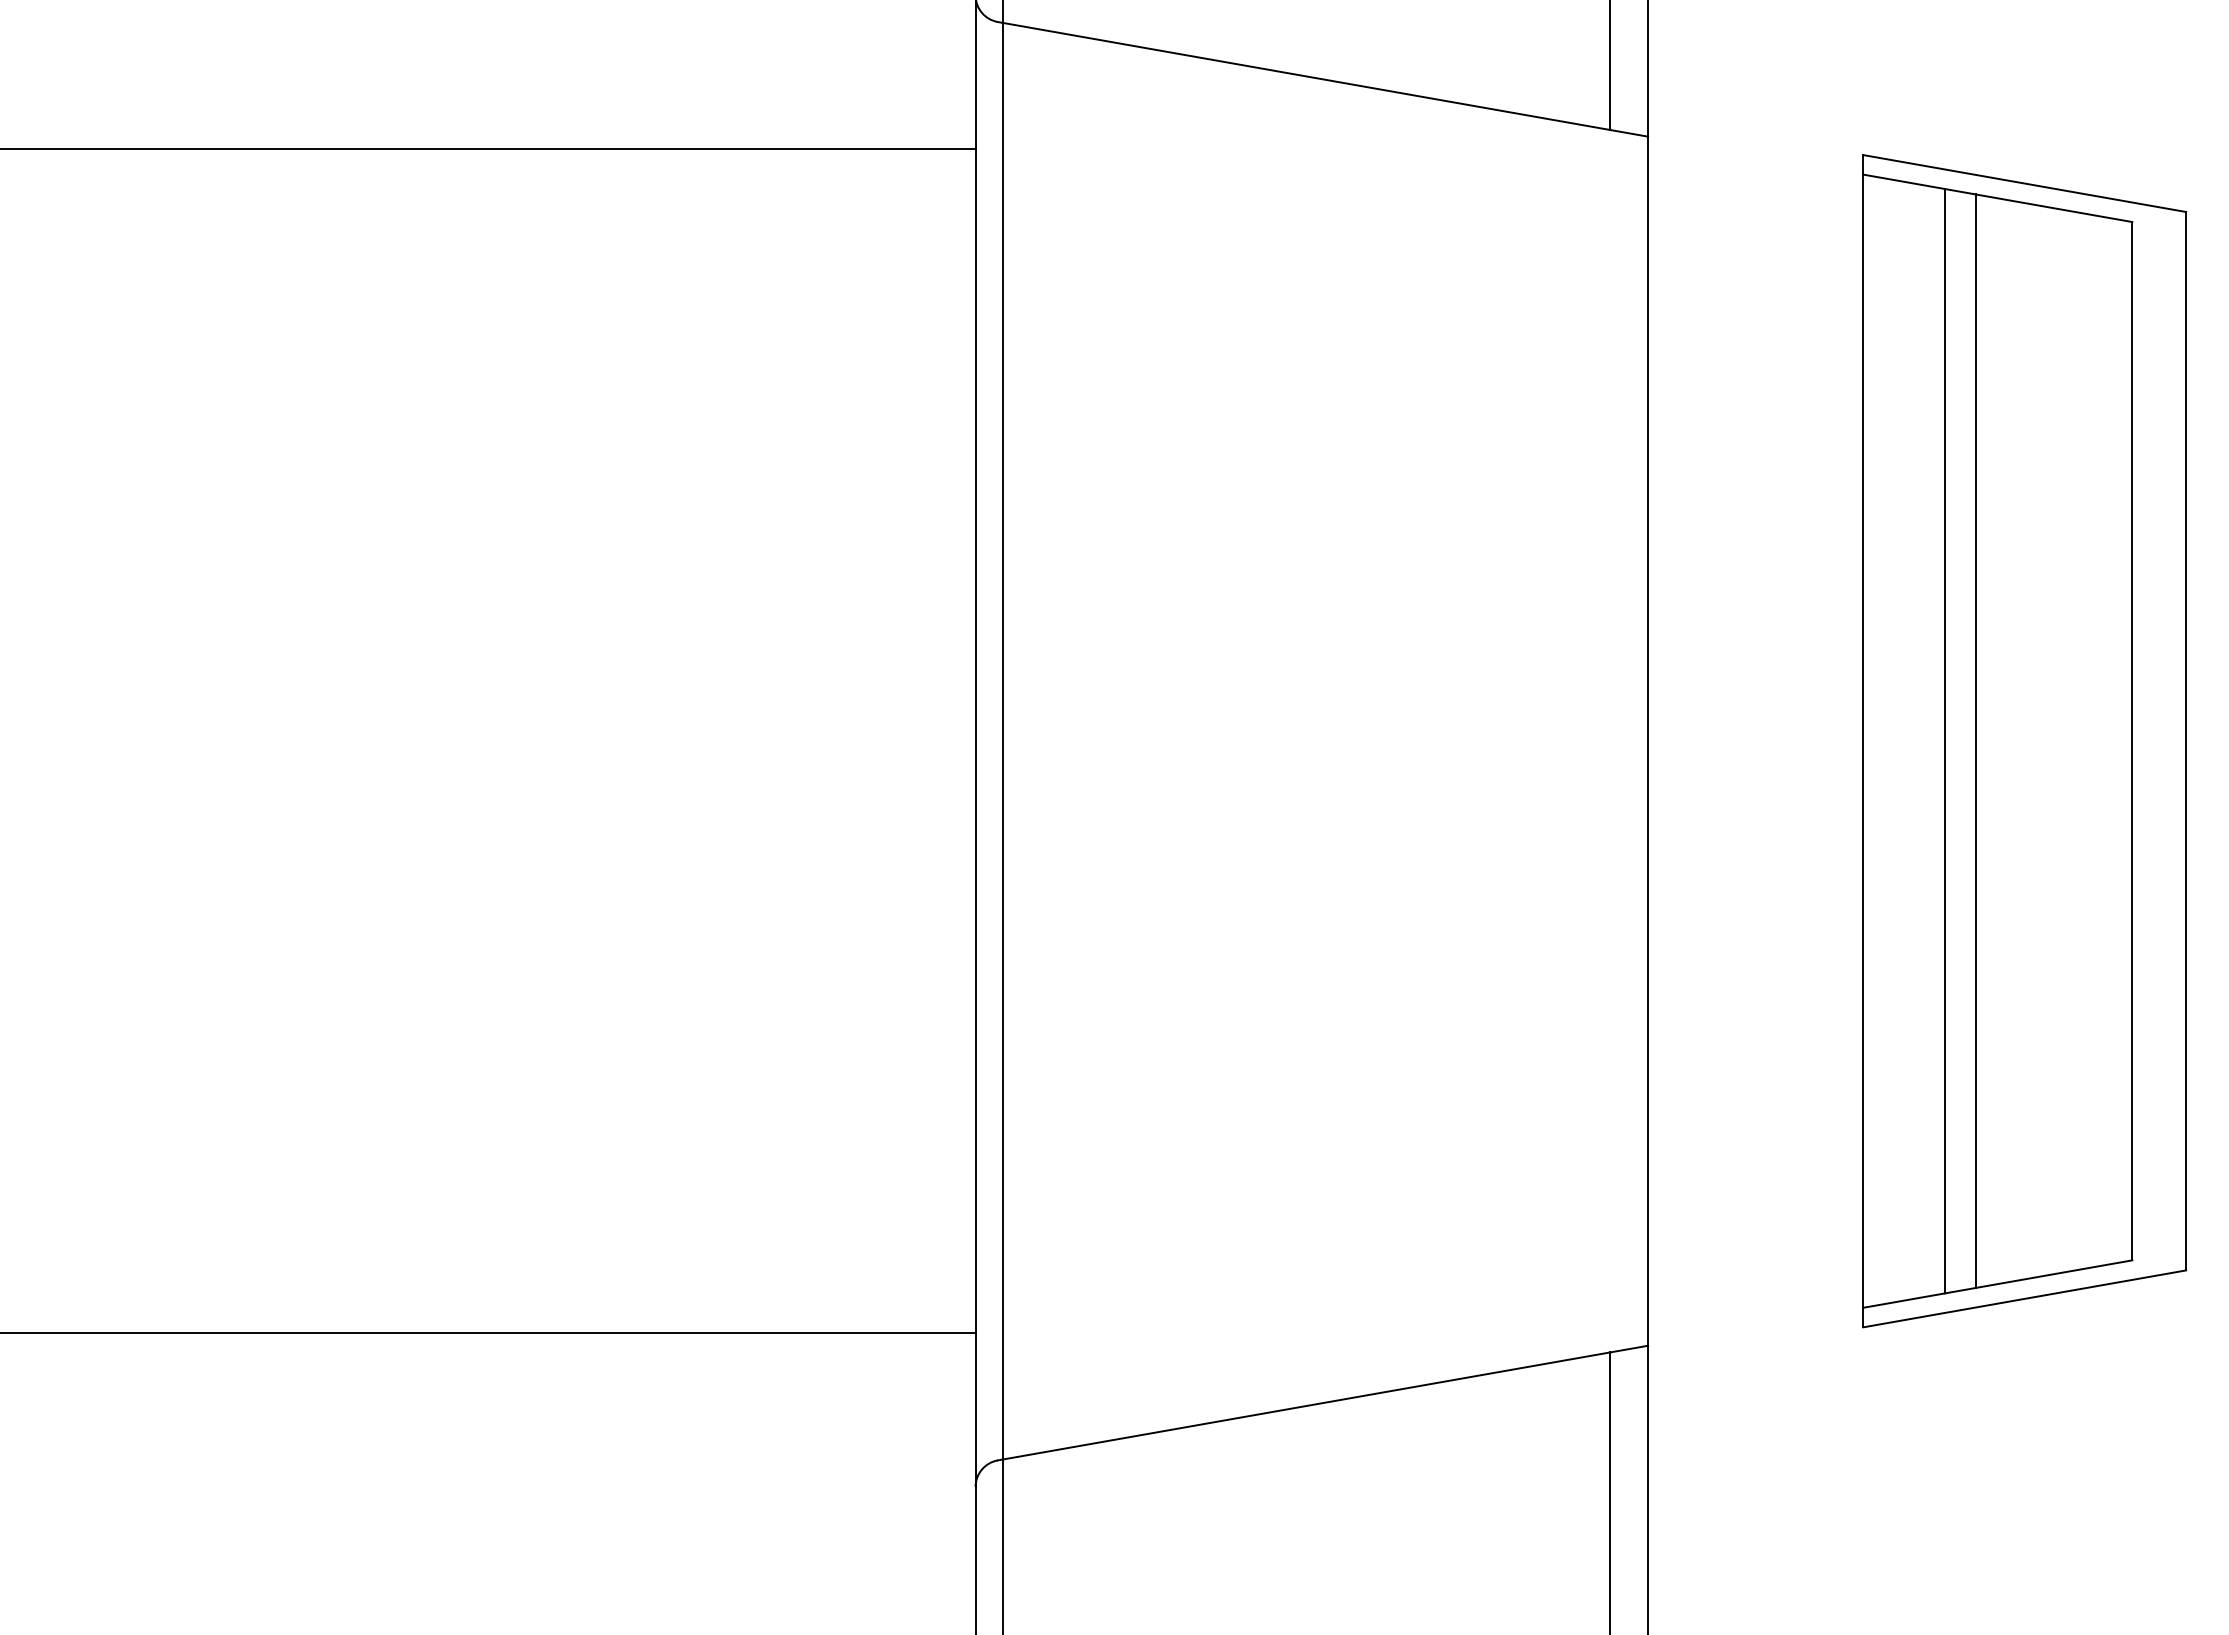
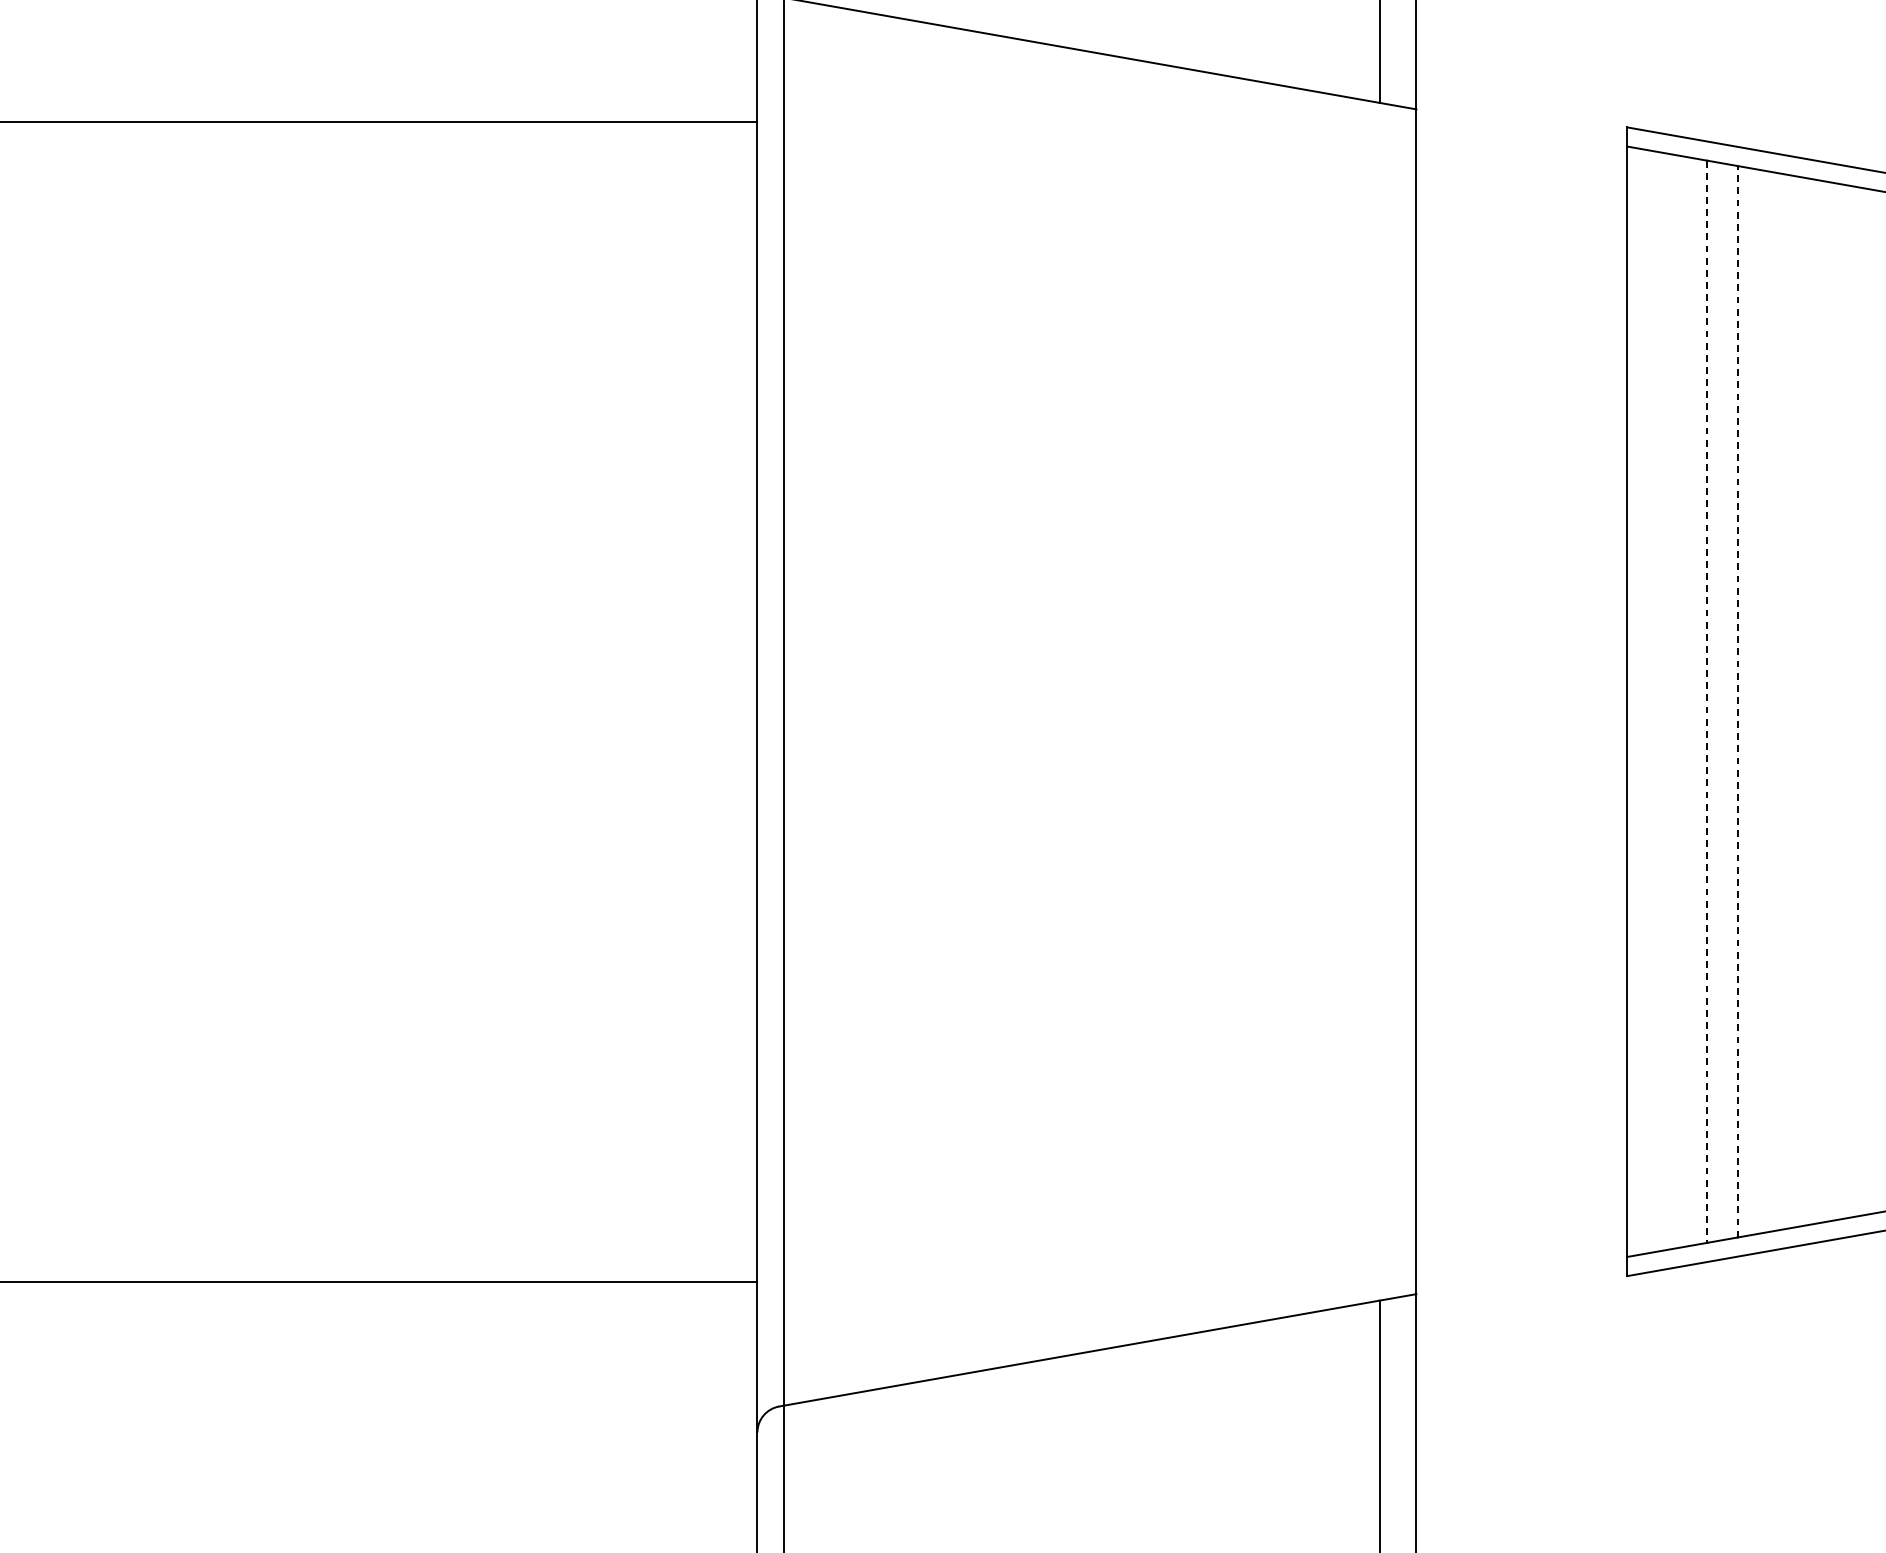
line: (1945, 741) -> (1707, 702), solid -> dashed
line: (1975, 741) -> (1737, 702), solid -> dashed

